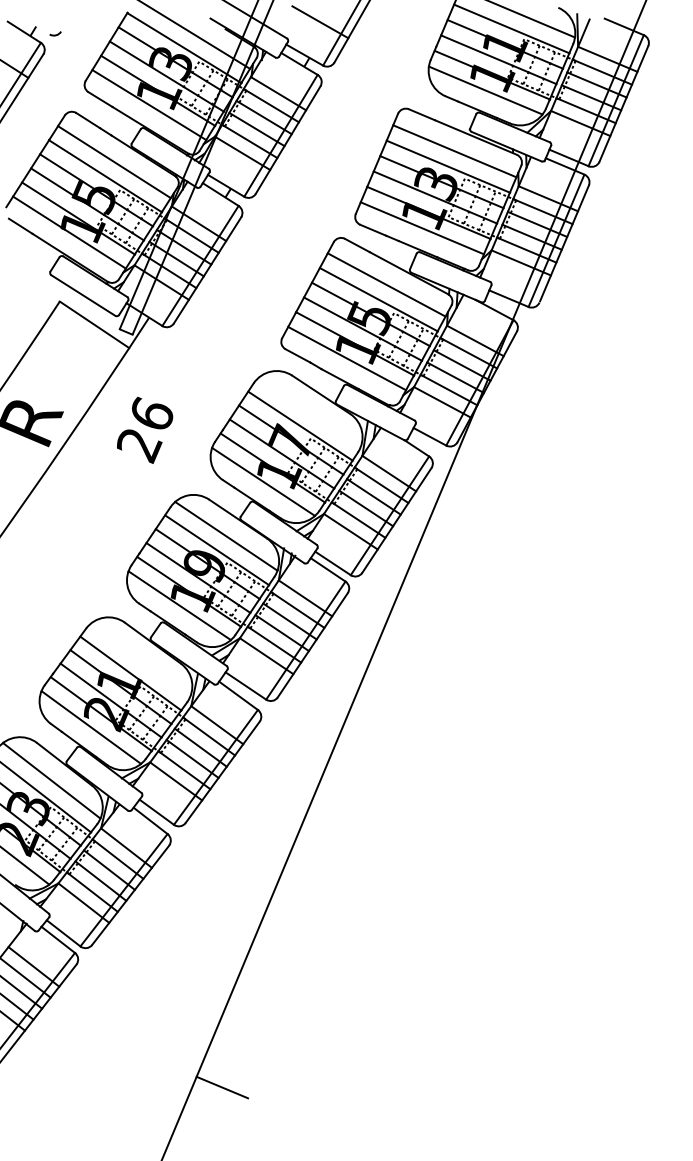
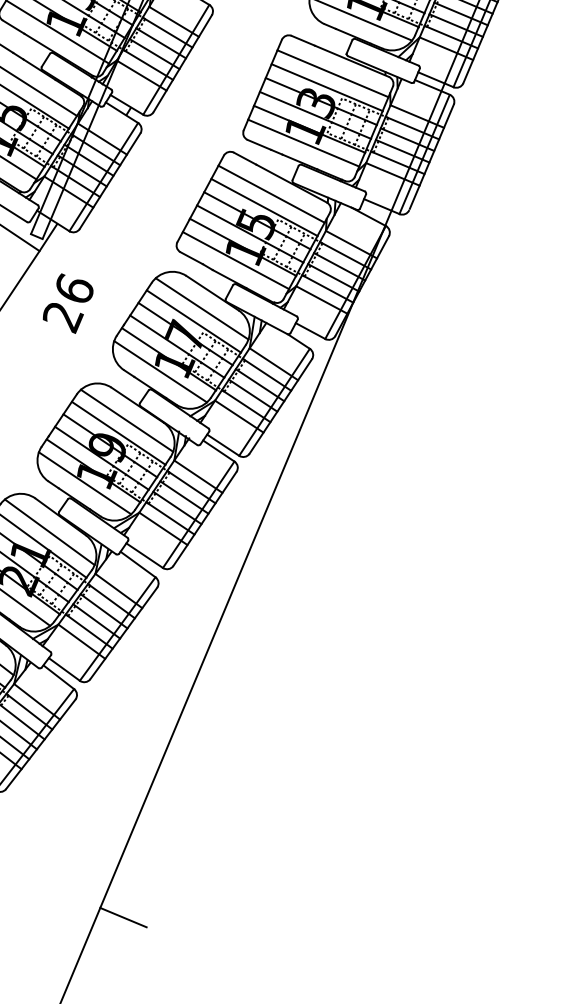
line: (309, 412) -> (202, 309), added
text: (145, 429) -> (68, 302), moved
line: (140, 659) -> (49, 531), added

